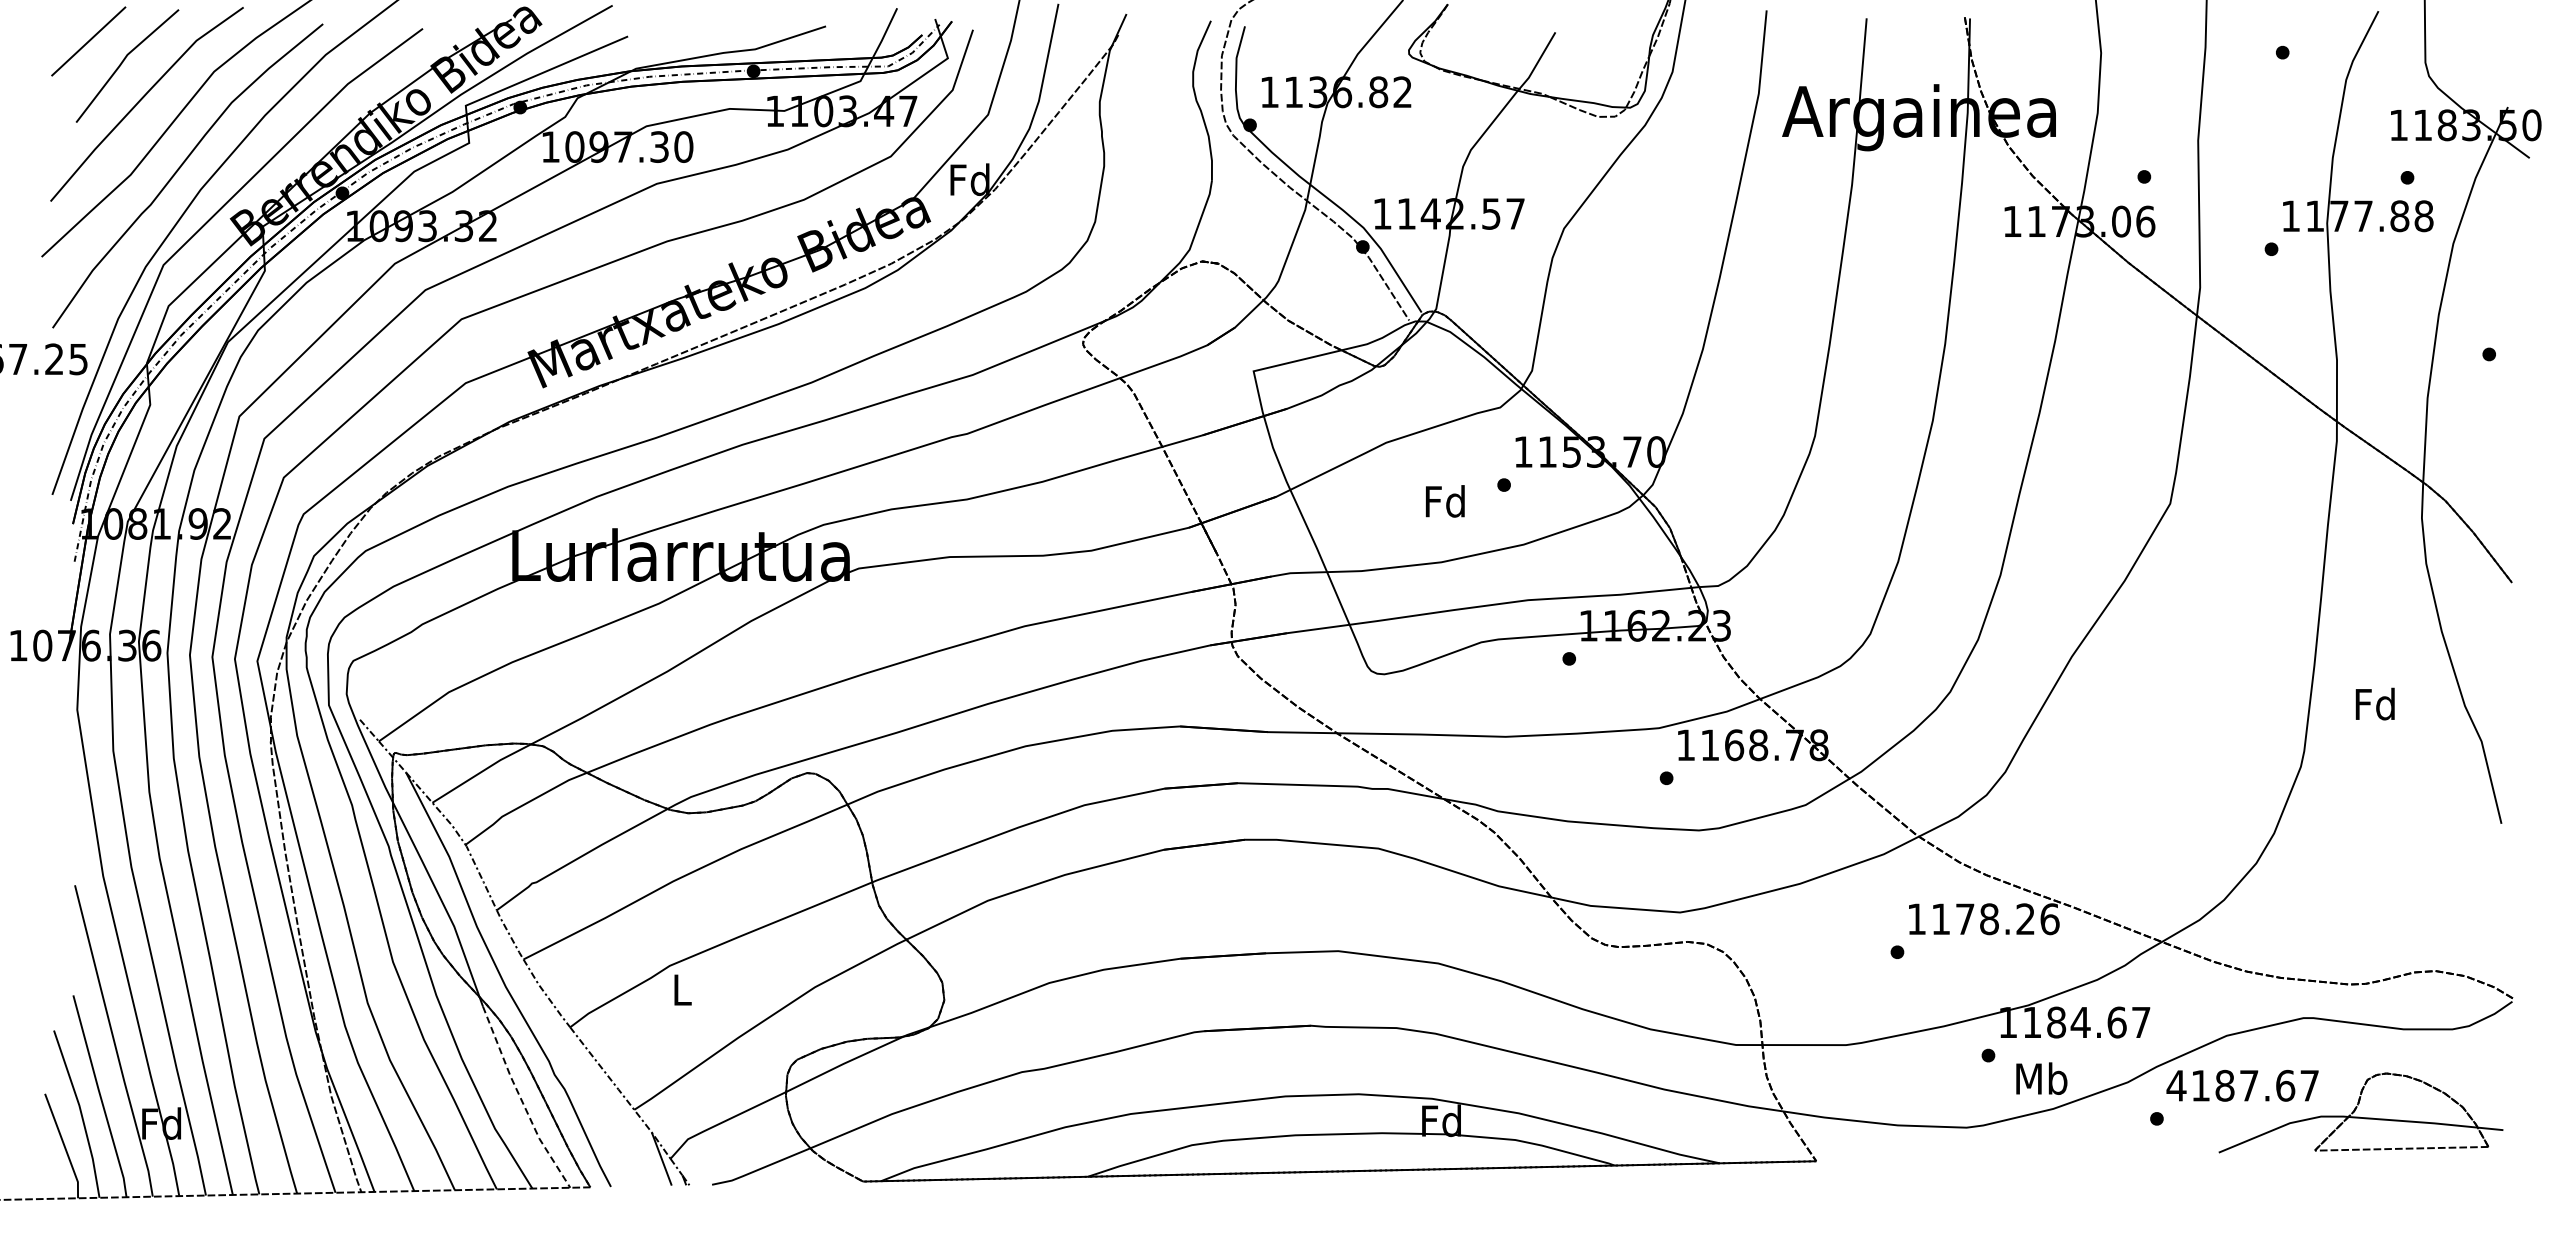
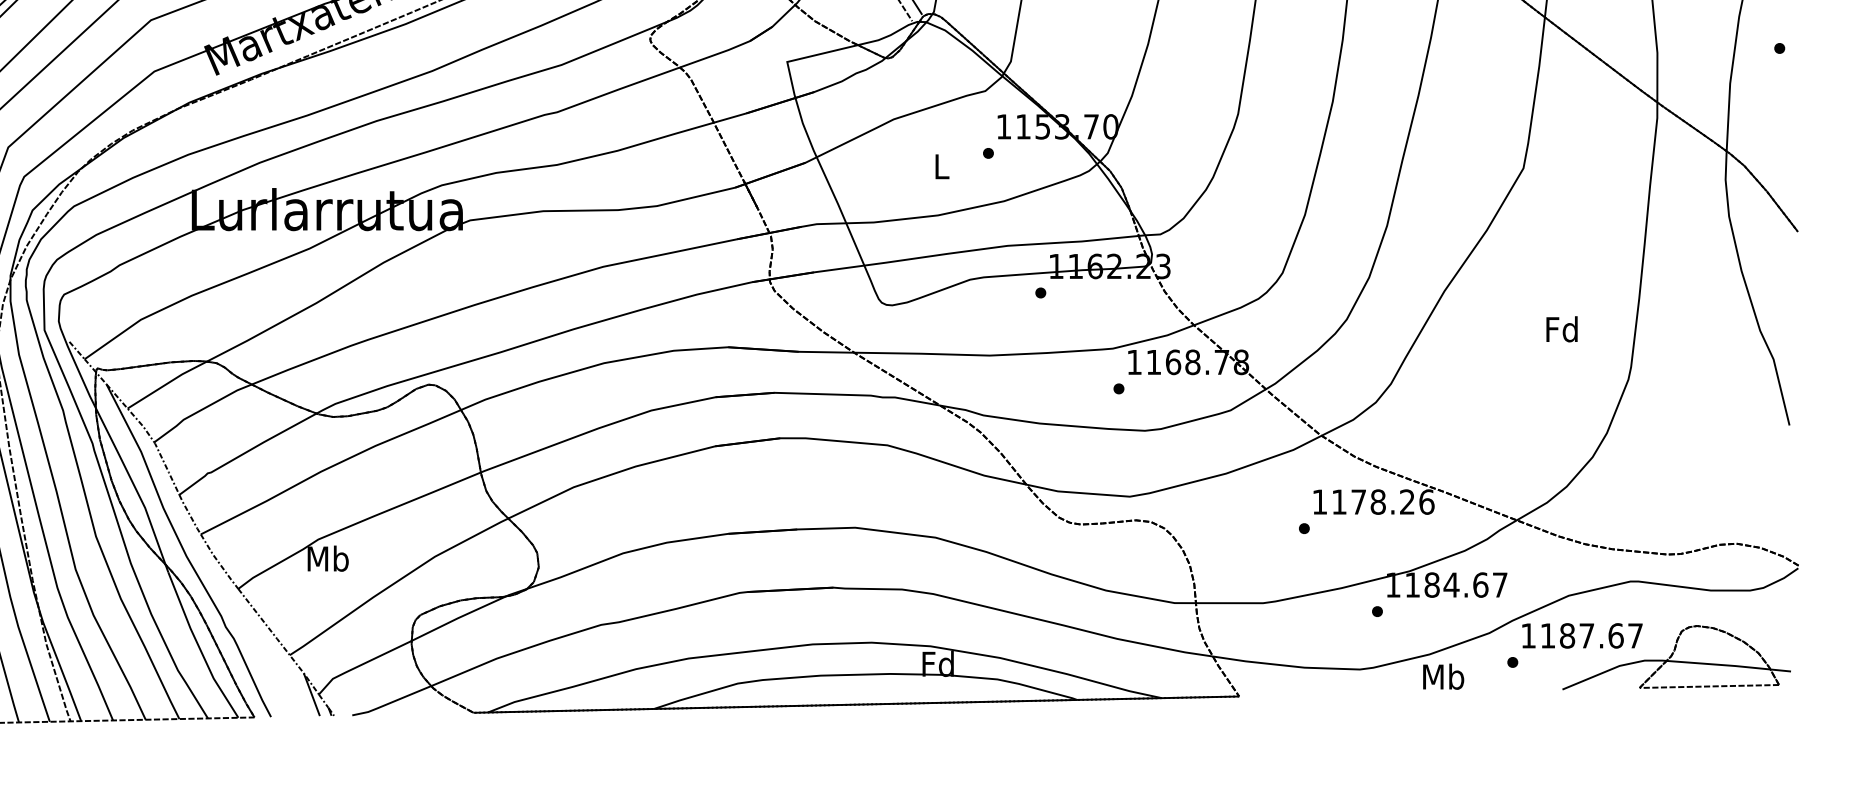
text: (1444, 501) -> (940, 166), Fd -> L
text: (2374, 703) -> (1561, 328), moved
text: (681, 989) -> (327, 558), L -> Mb
text: (2041, 1078) -> (1443, 676), moved
text: (2176, 1085) -> (1528, 635), 4187.67 -> 1187.67
line: (521, 1100) -> (199, 647), dashed -> solid

